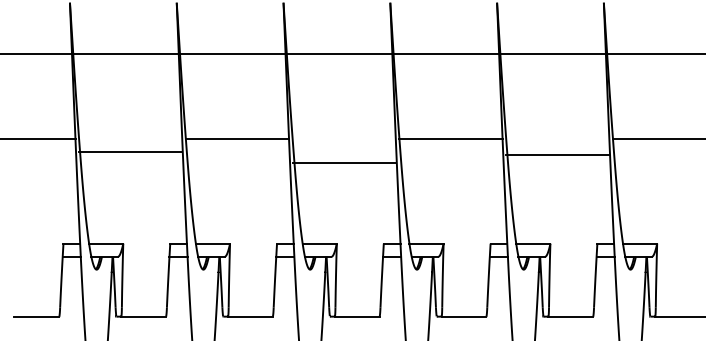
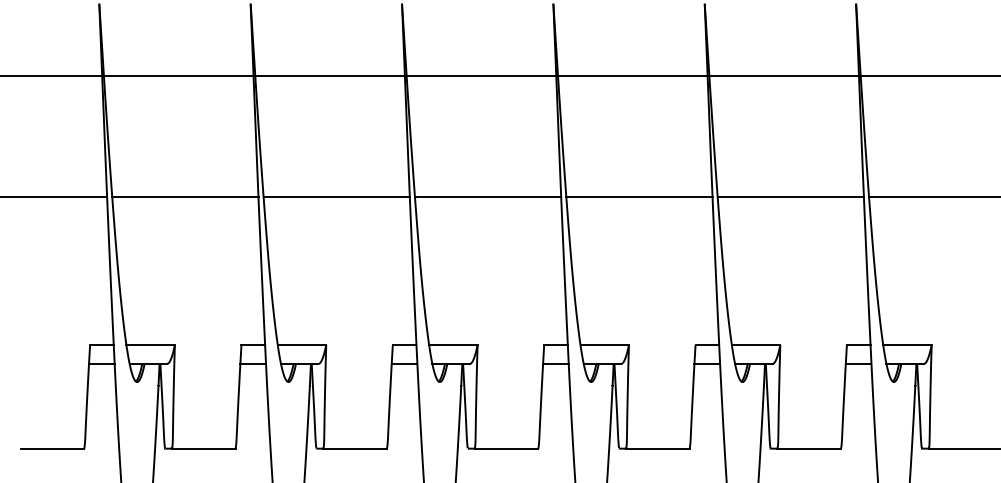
line: (130, 152) -> (185, 197), moved
line: (557, 155) -> (790, 197), moved
line: (343, 163) -> (487, 197), moved

